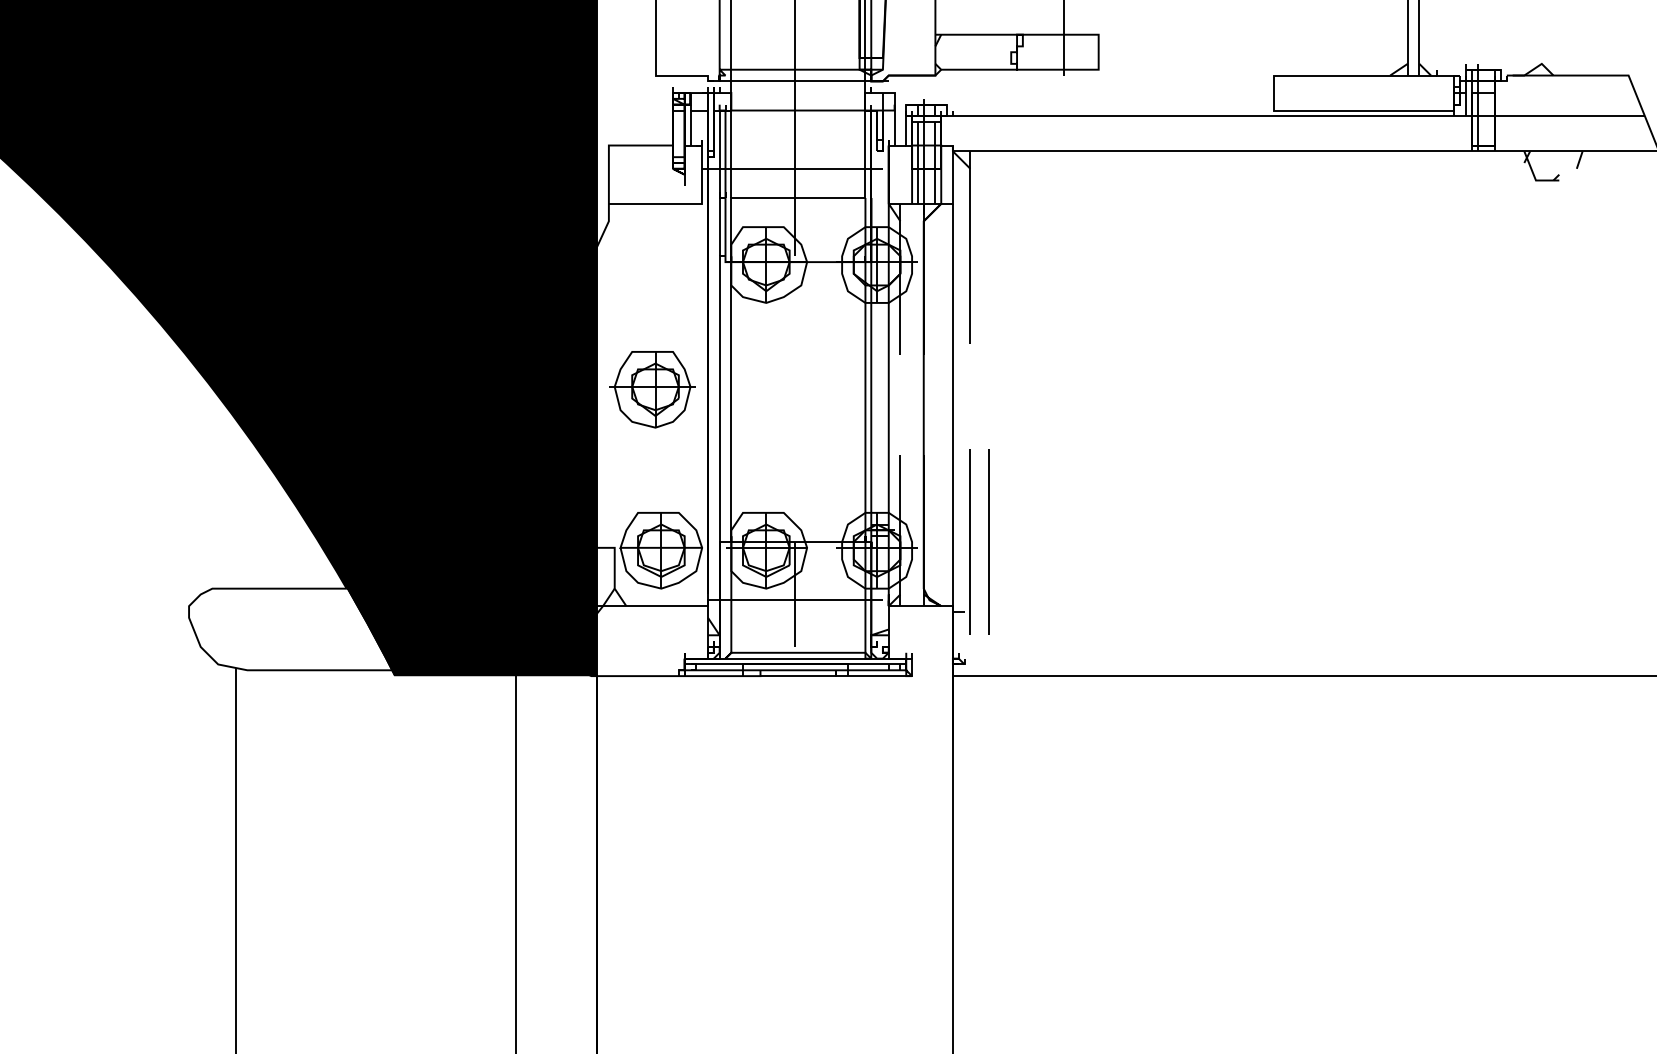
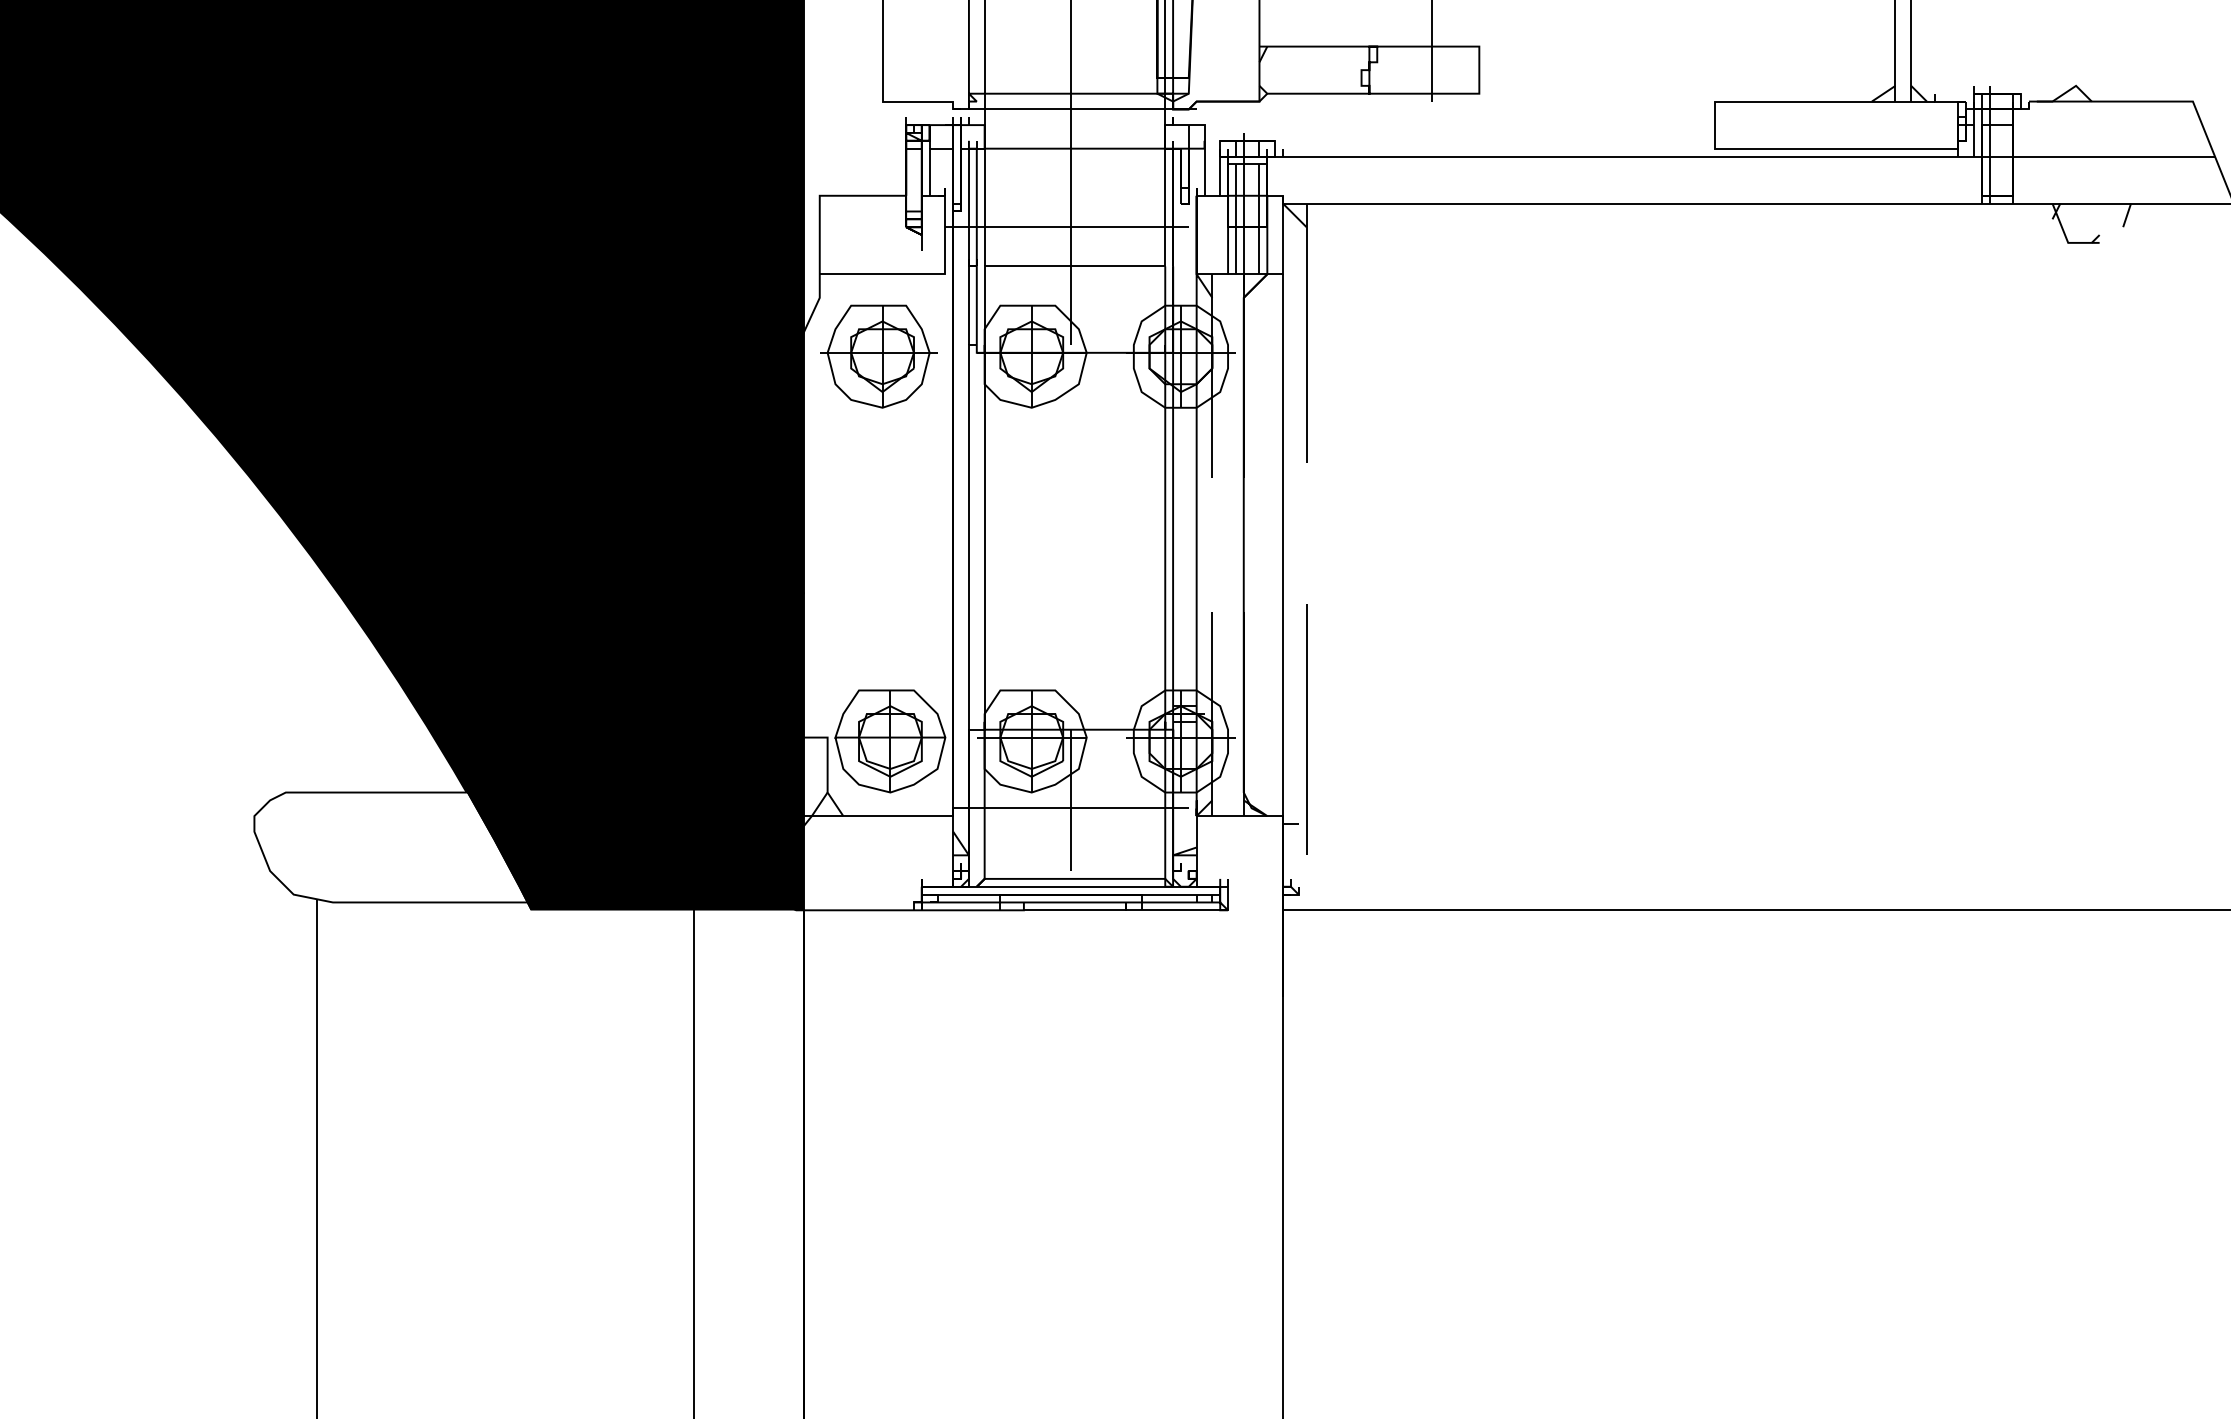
part: (652, 389) -> (878, 356), moved
line: (988, 541) -> (1331, 729), removed

